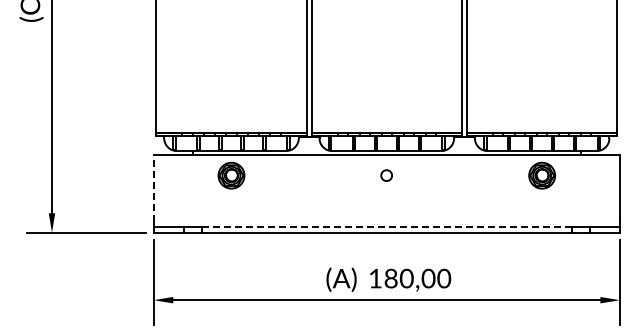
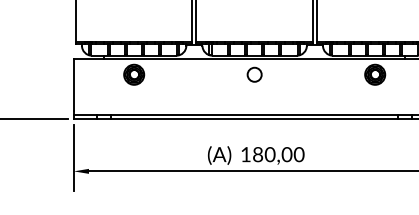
circle: (386, 175) -> (254, 74), size x1.67
line: (153, 188) -> (73, 84), dashed -> solid
line: (387, 227) -> (255, 114), dashed -> solid

